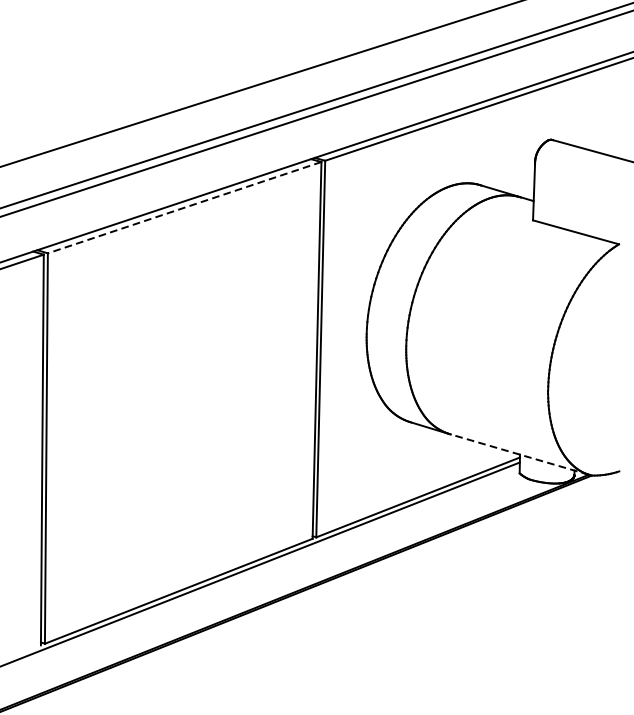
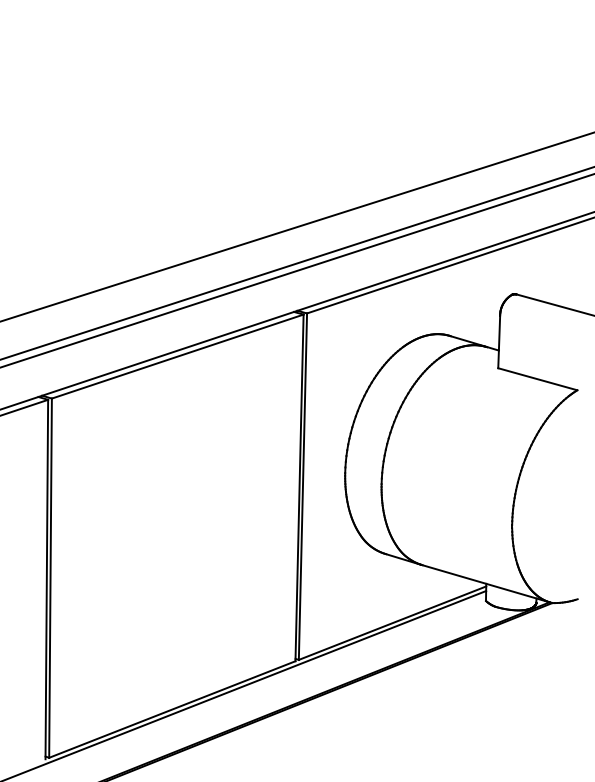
line: (184, 207) -> (177, 356), dashed -> solid
line: (519, 454) -> (485, 583), dashed -> solid

